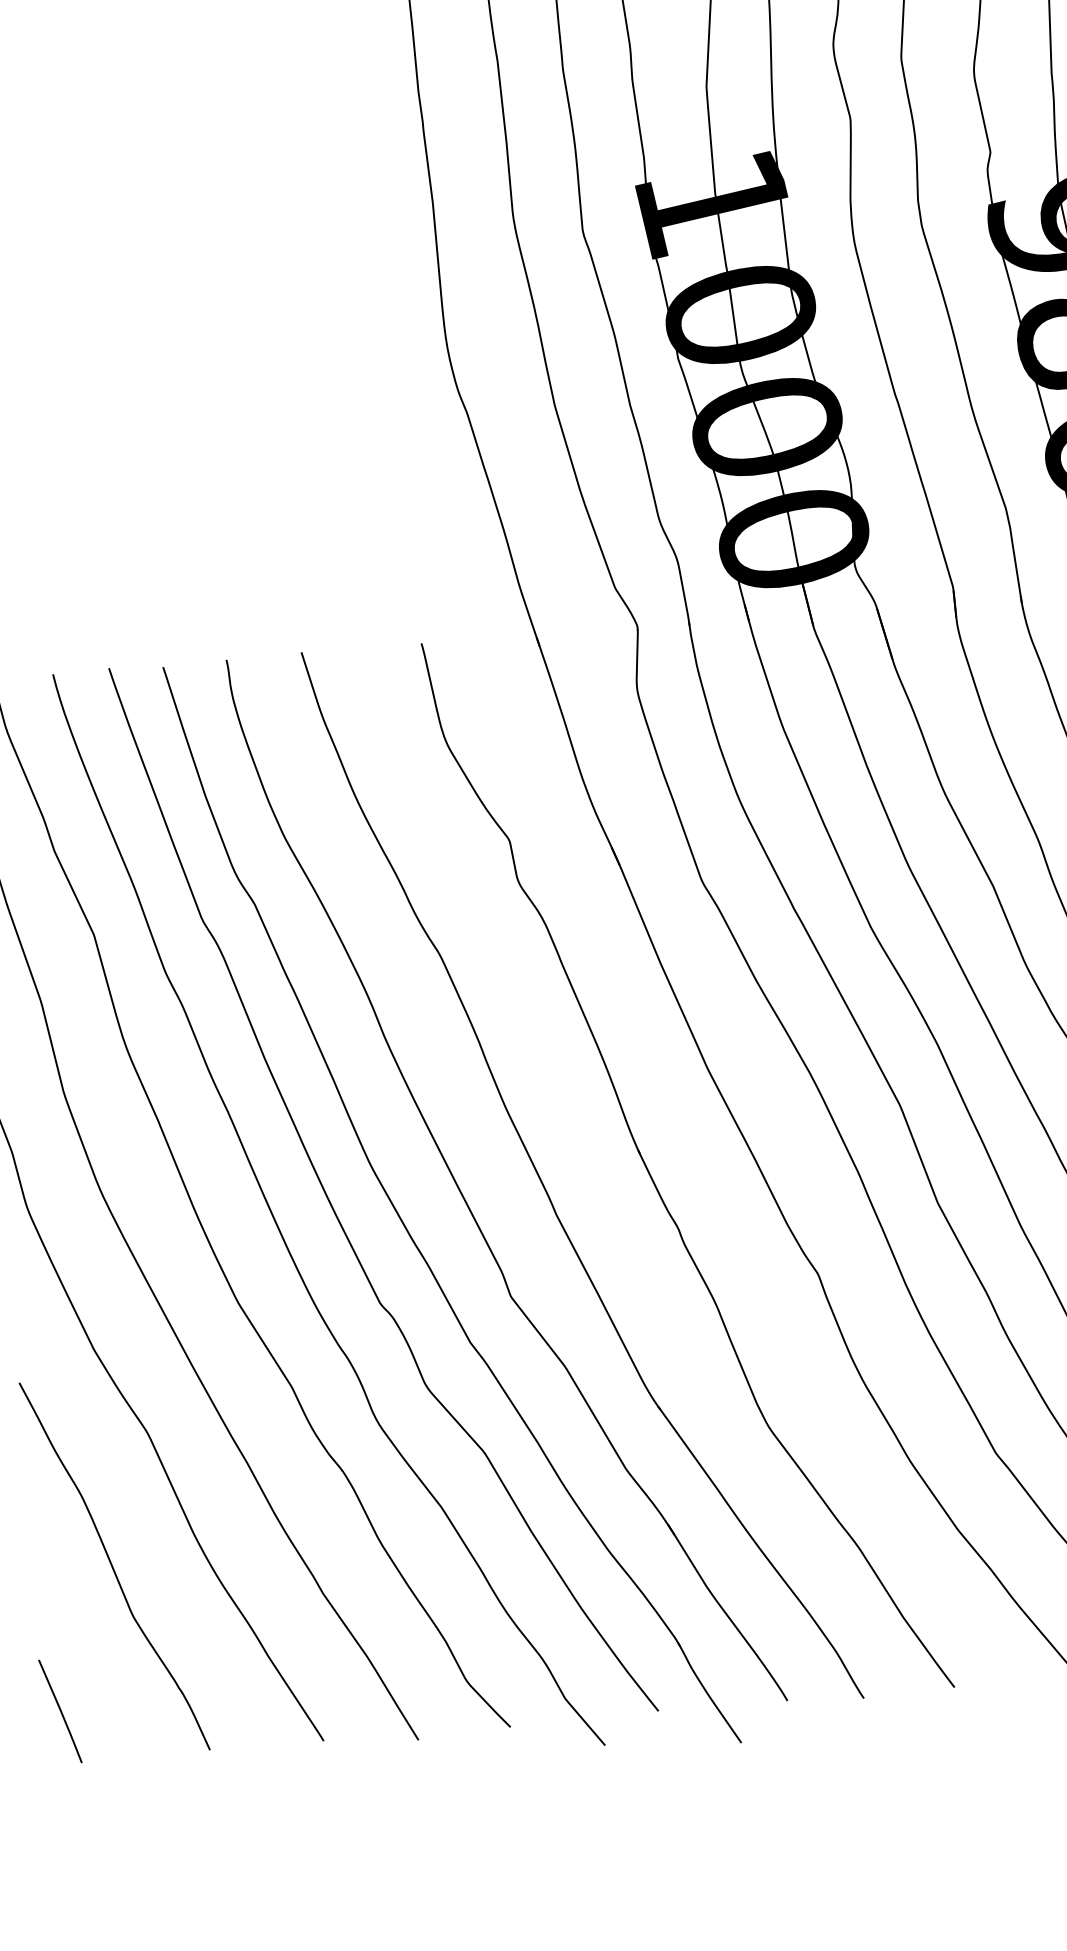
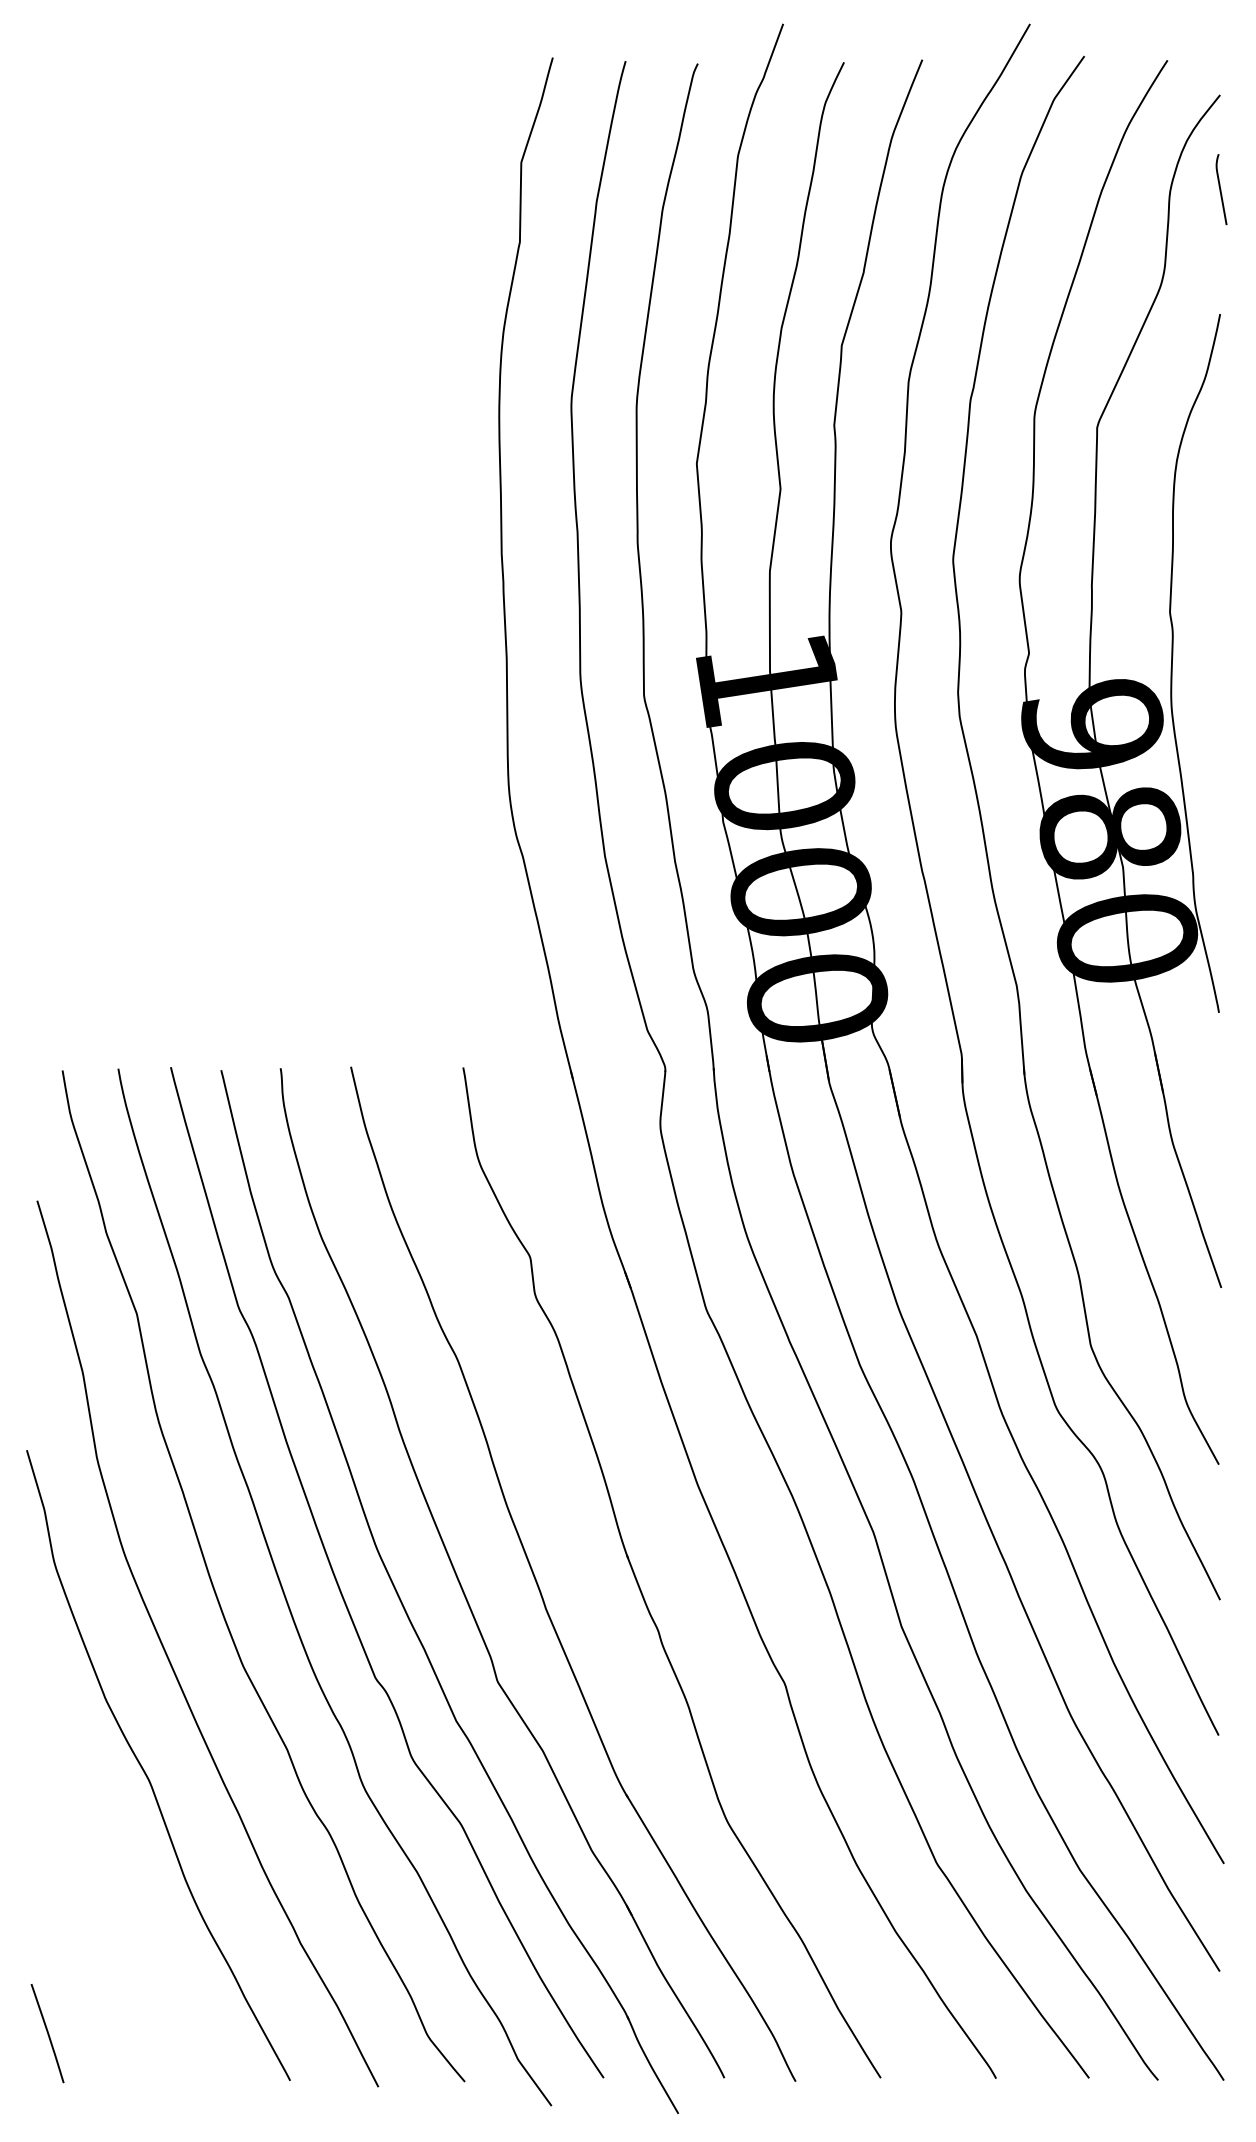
curve: (113, 1566) -> (107, 1902), removed

